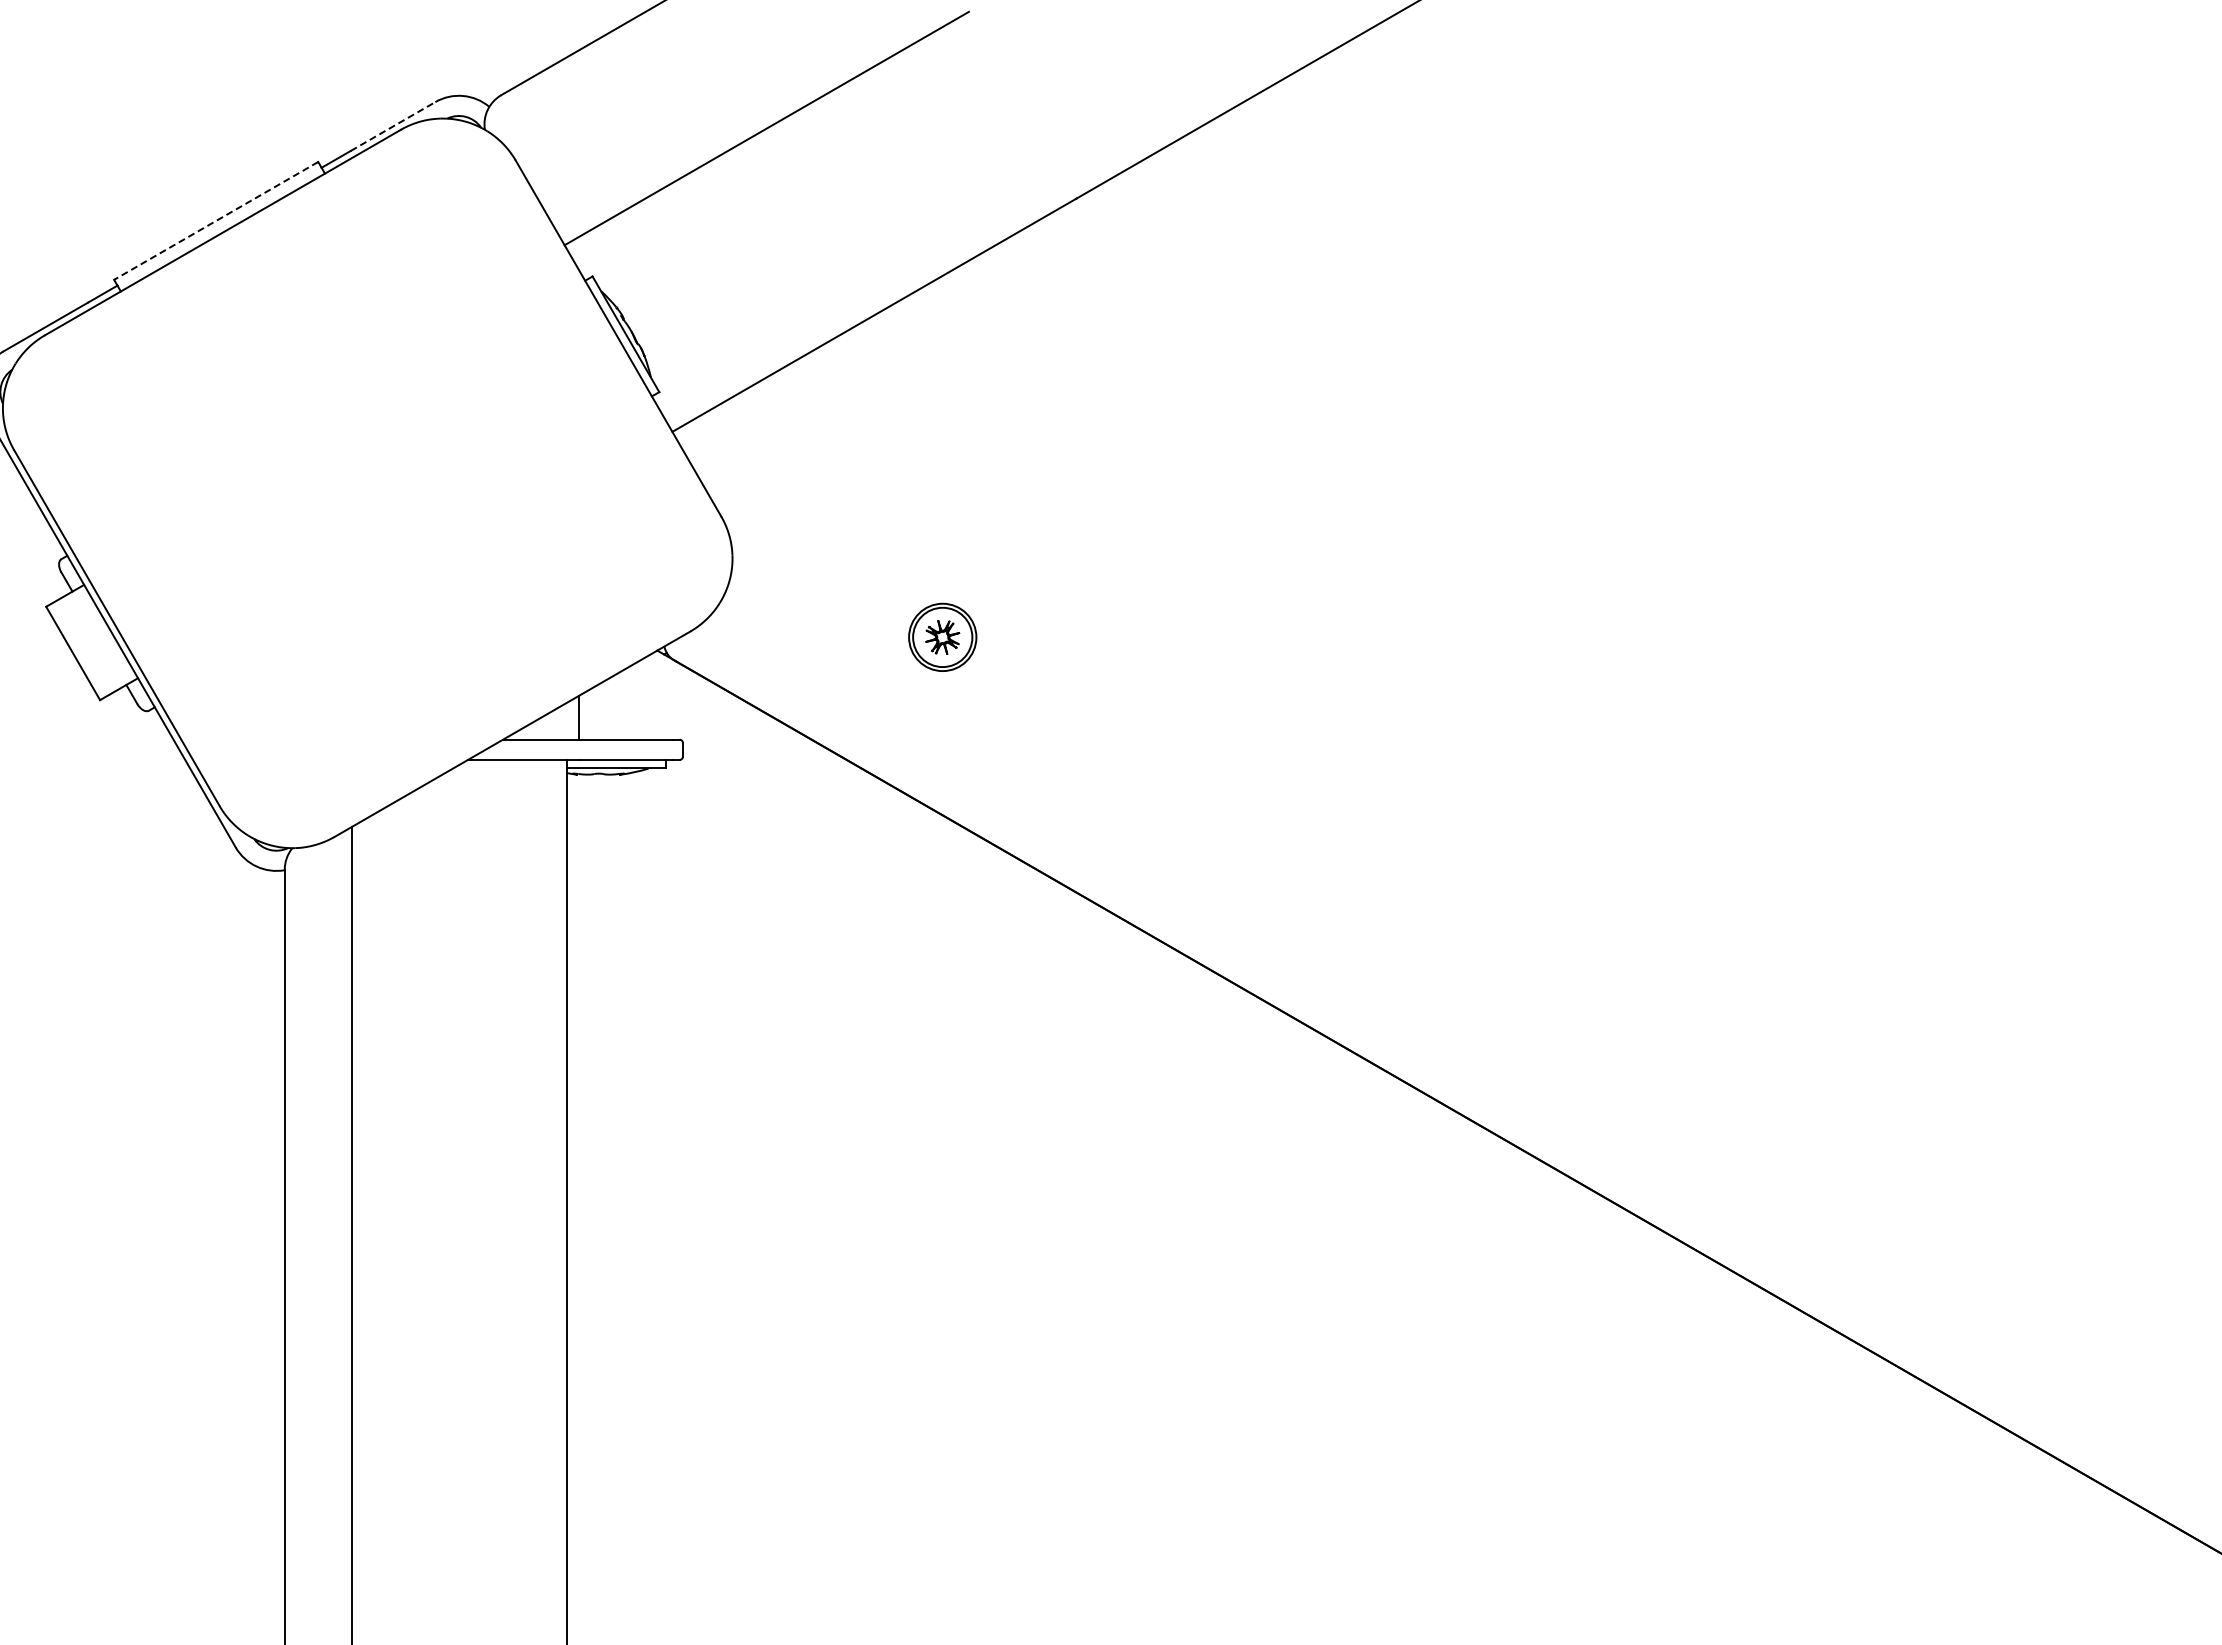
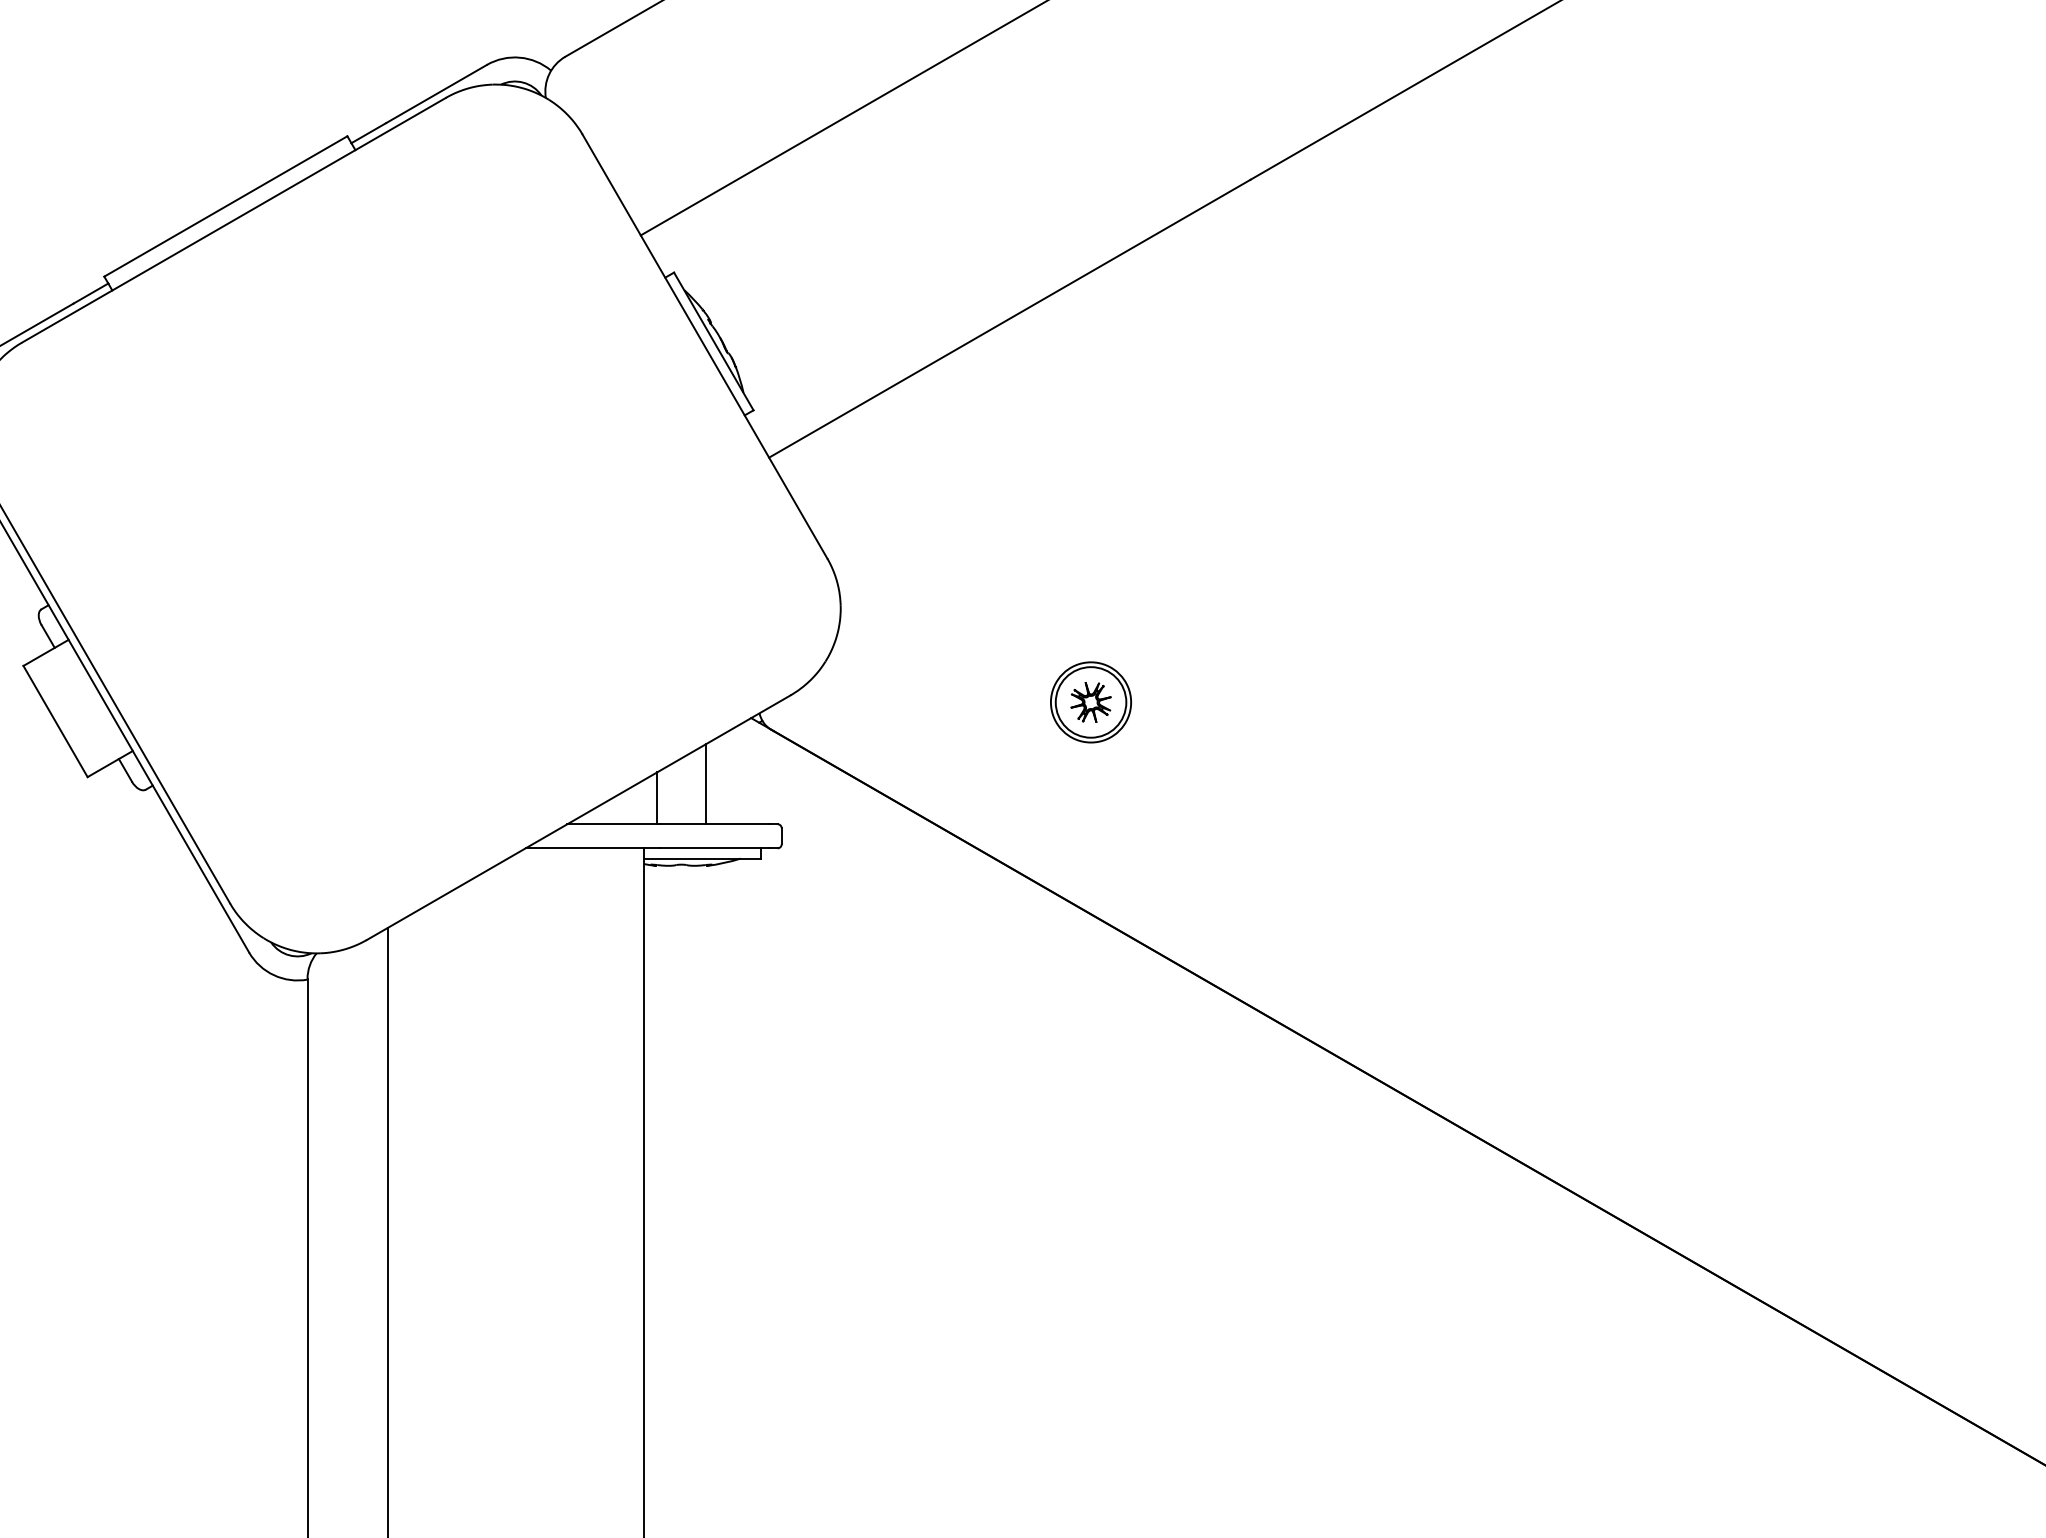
line: (393, 126) -> (437, 94), dashed -> solid
line: (216, 220) -> (226, 205), dashed -> solid
line: (618, 705) -> (704, 783), added

